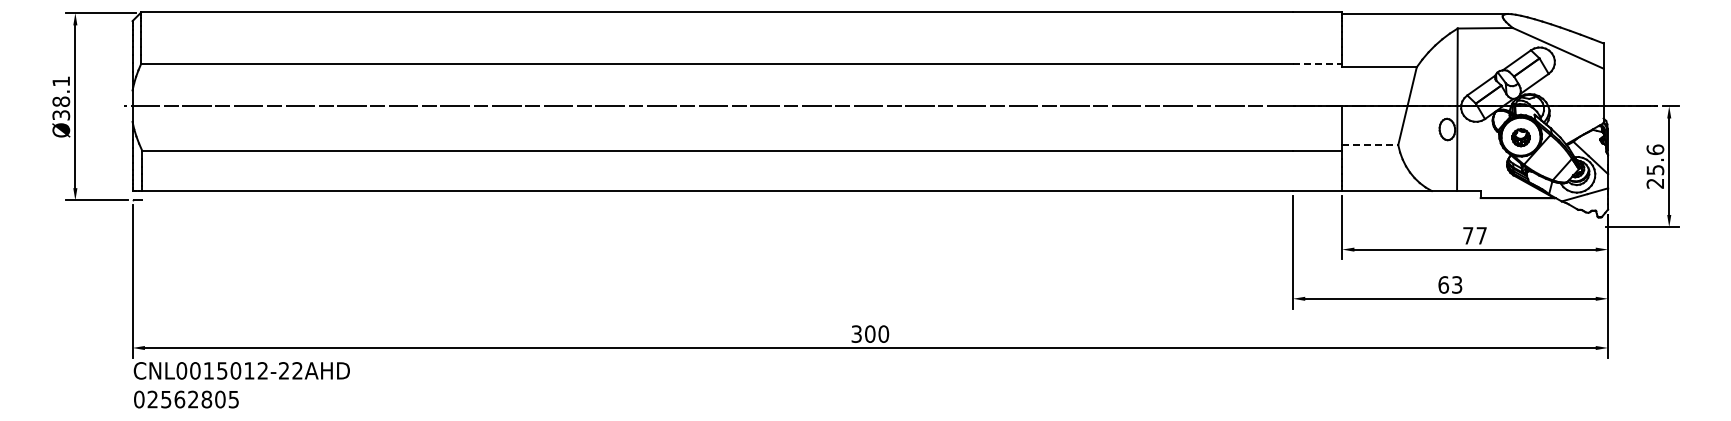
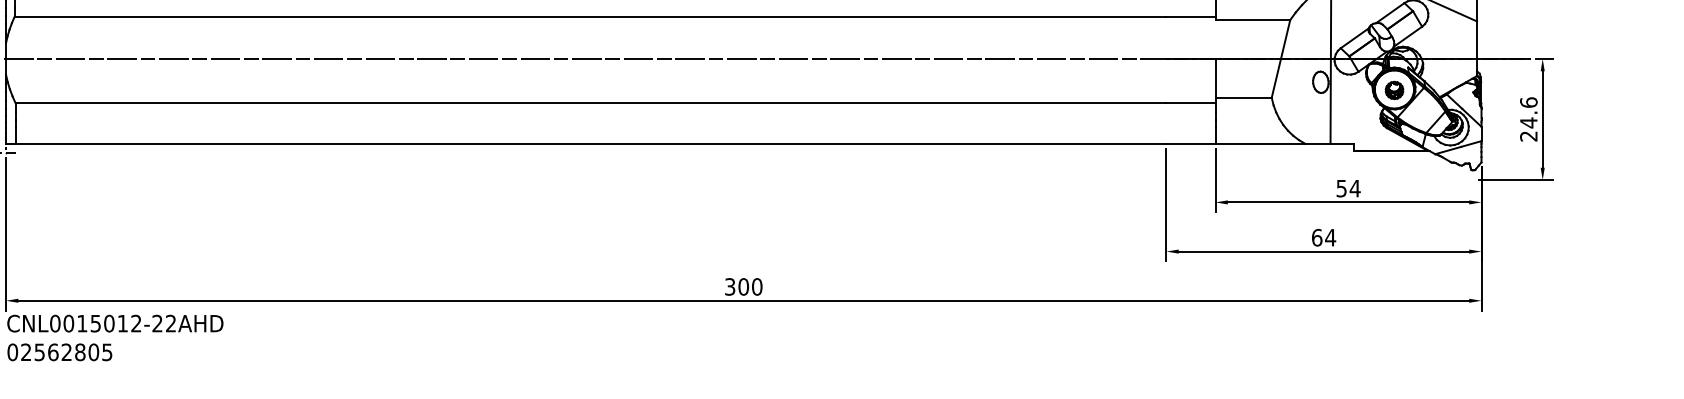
line: (1317, 63) -> (1190, 16), dashed -> solid
line: (1370, 145) -> (1243, 98), dashed -> solid
text: (1655, 169) -> (1528, 122), 25.6 -> 24.6
text: (1475, 235) -> (1348, 188), 77 -> 54
text: (1456, 284) -> (1329, 237), 63 -> 64

